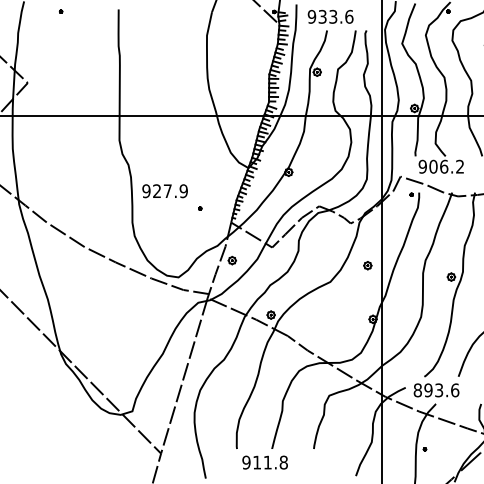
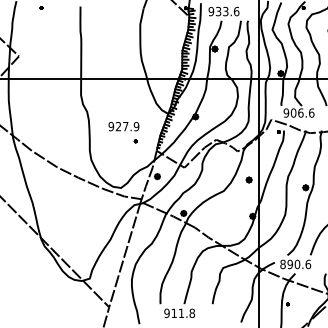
text: (459, 165) -> (311, 112), 906.2 -> 906.6
text: (164, 191) -> (123, 126), moved
text: (439, 390) -> (297, 264), 893.6 -> 890.6

